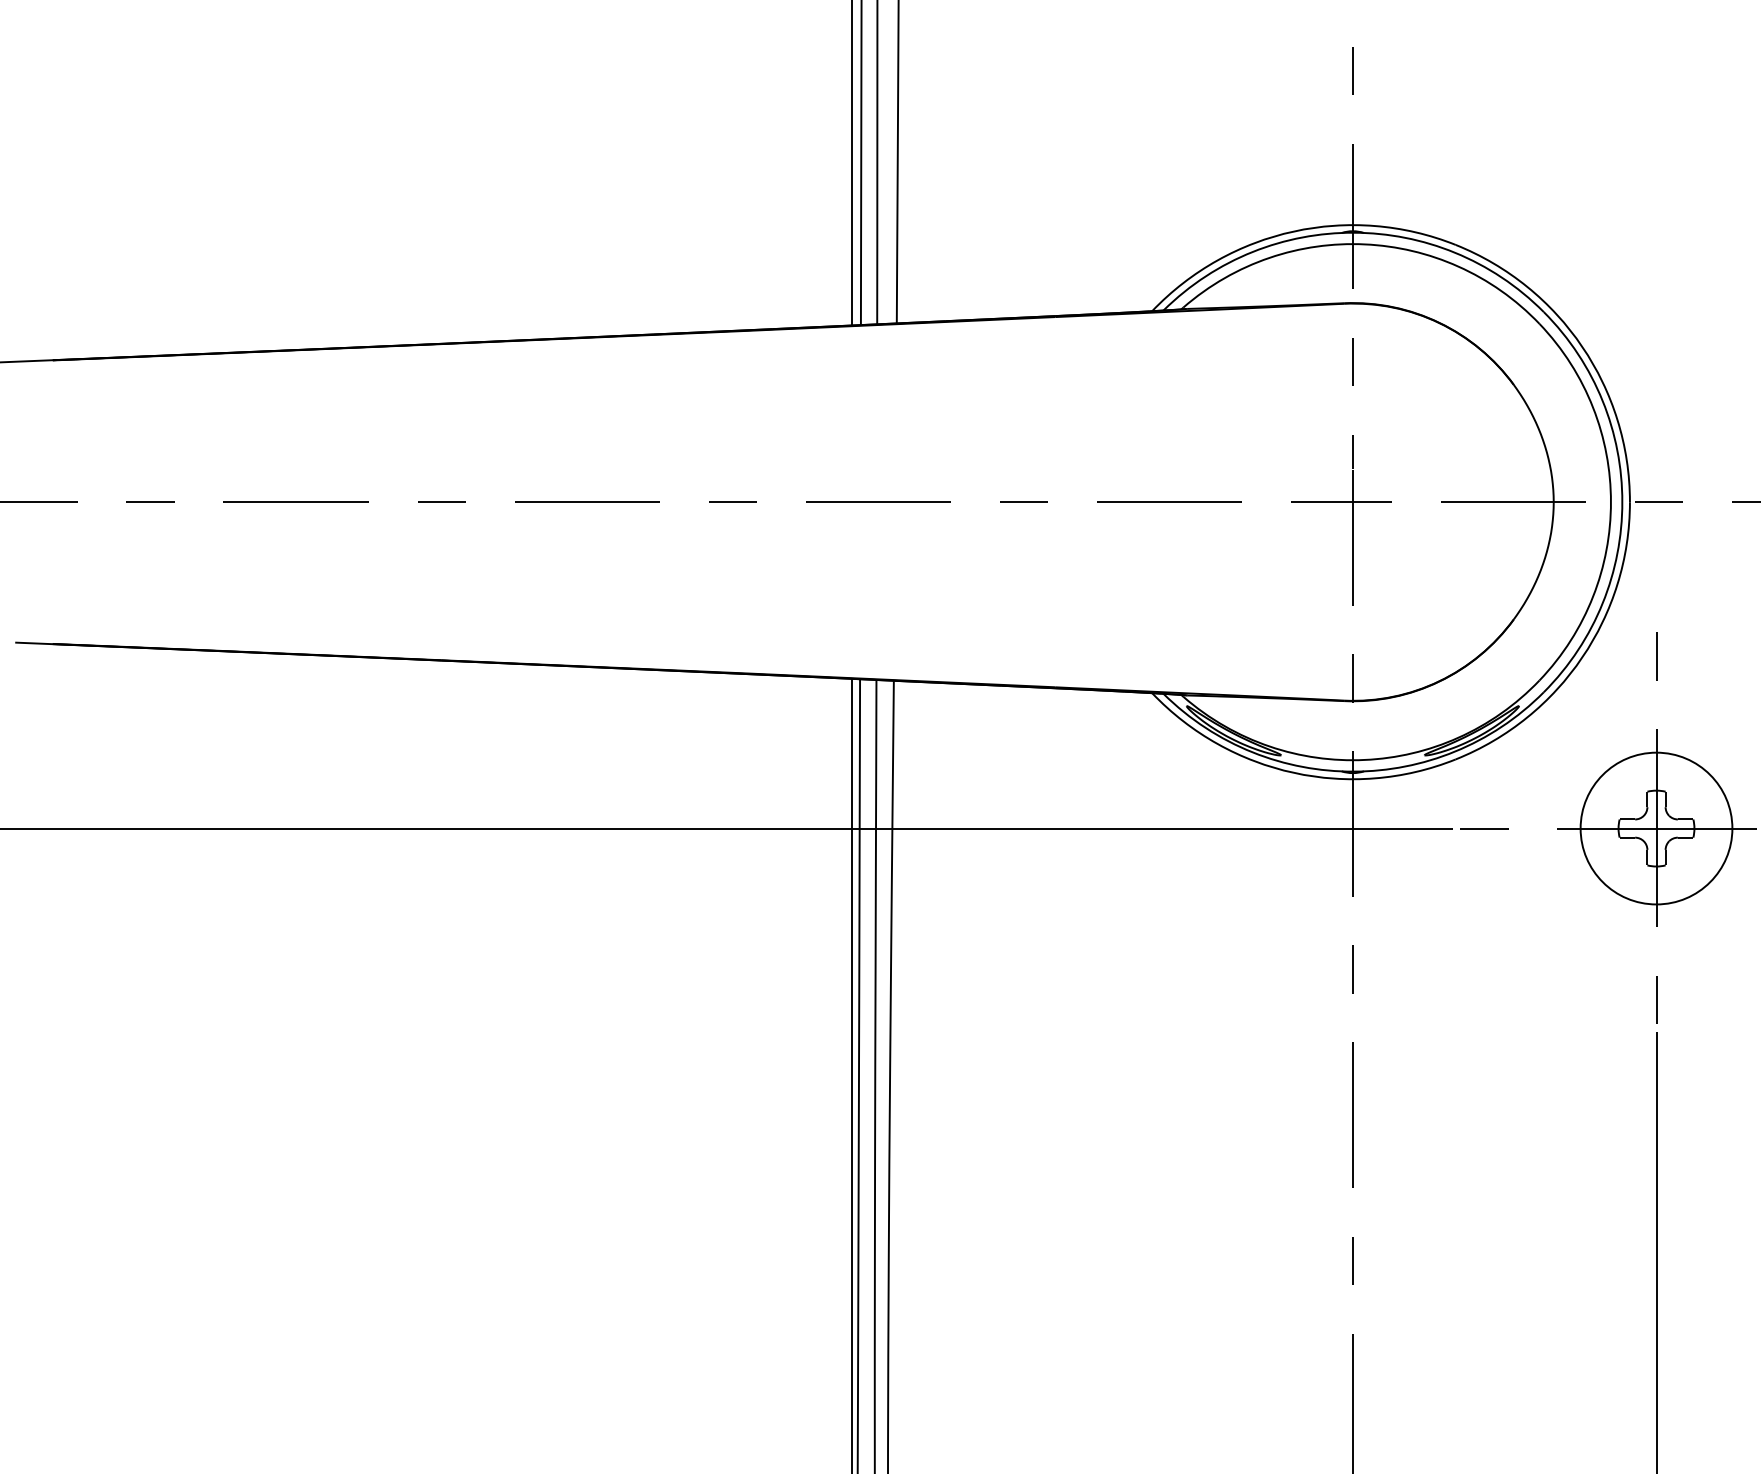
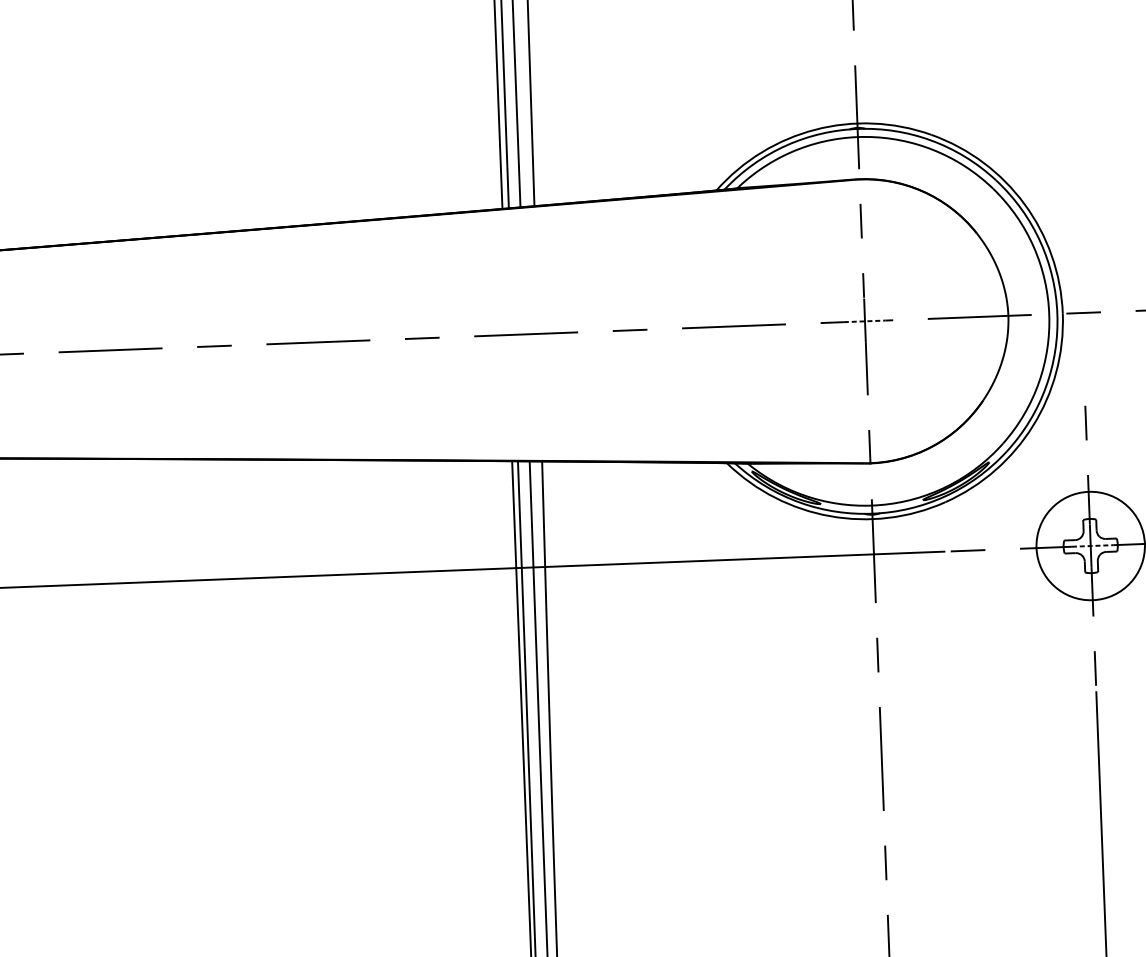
line: (1353, 502) -> (865, 321), solid -> dashed
line: (1659, 828) -> (1092, 545), solid -> dashed

